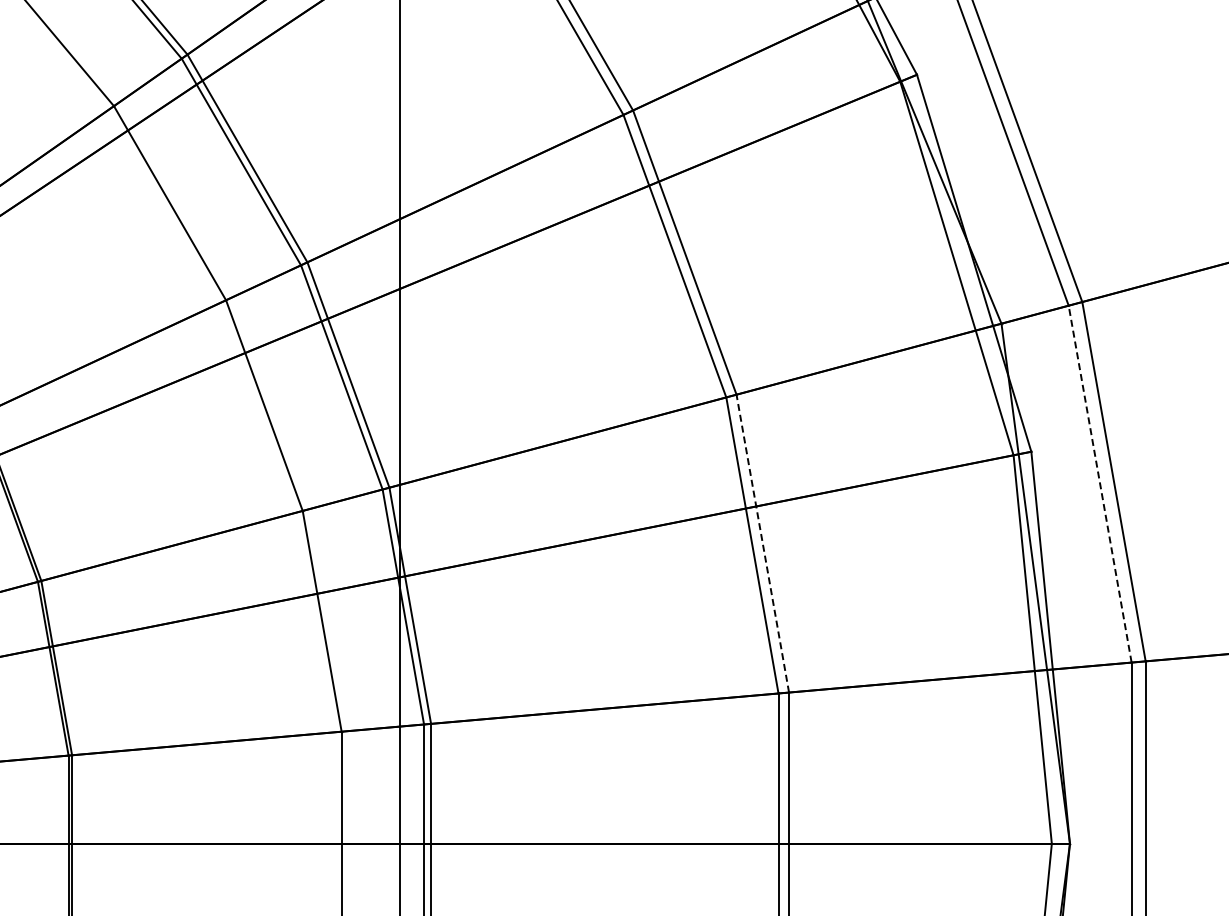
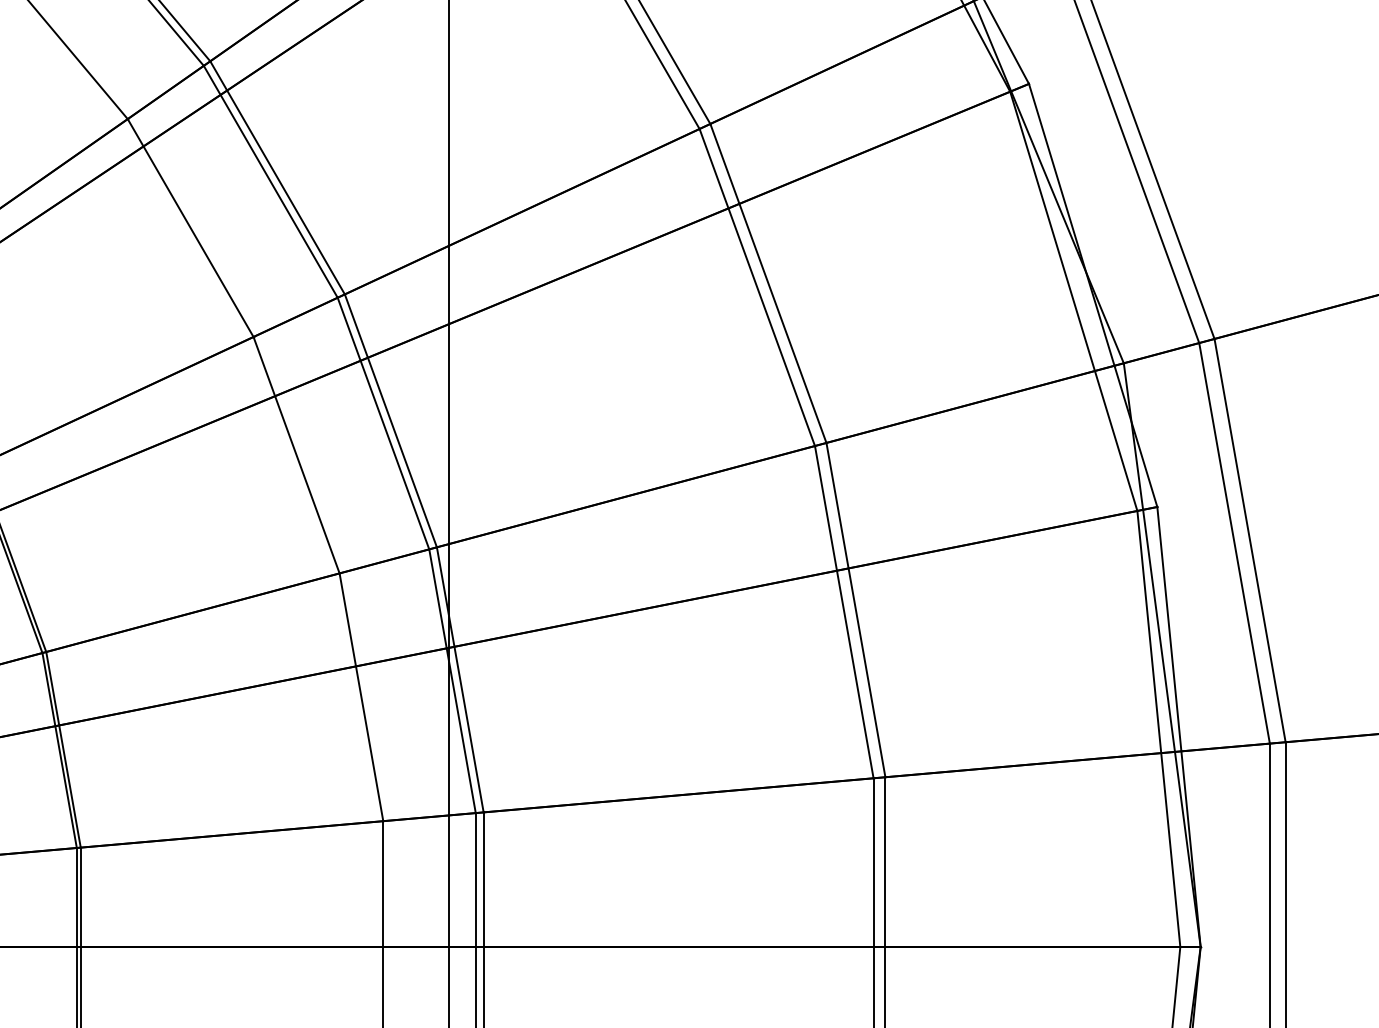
line: (1100, 483) -> (1234, 542), dashed -> solid
line: (762, 543) -> (855, 609), dashed -> solid

